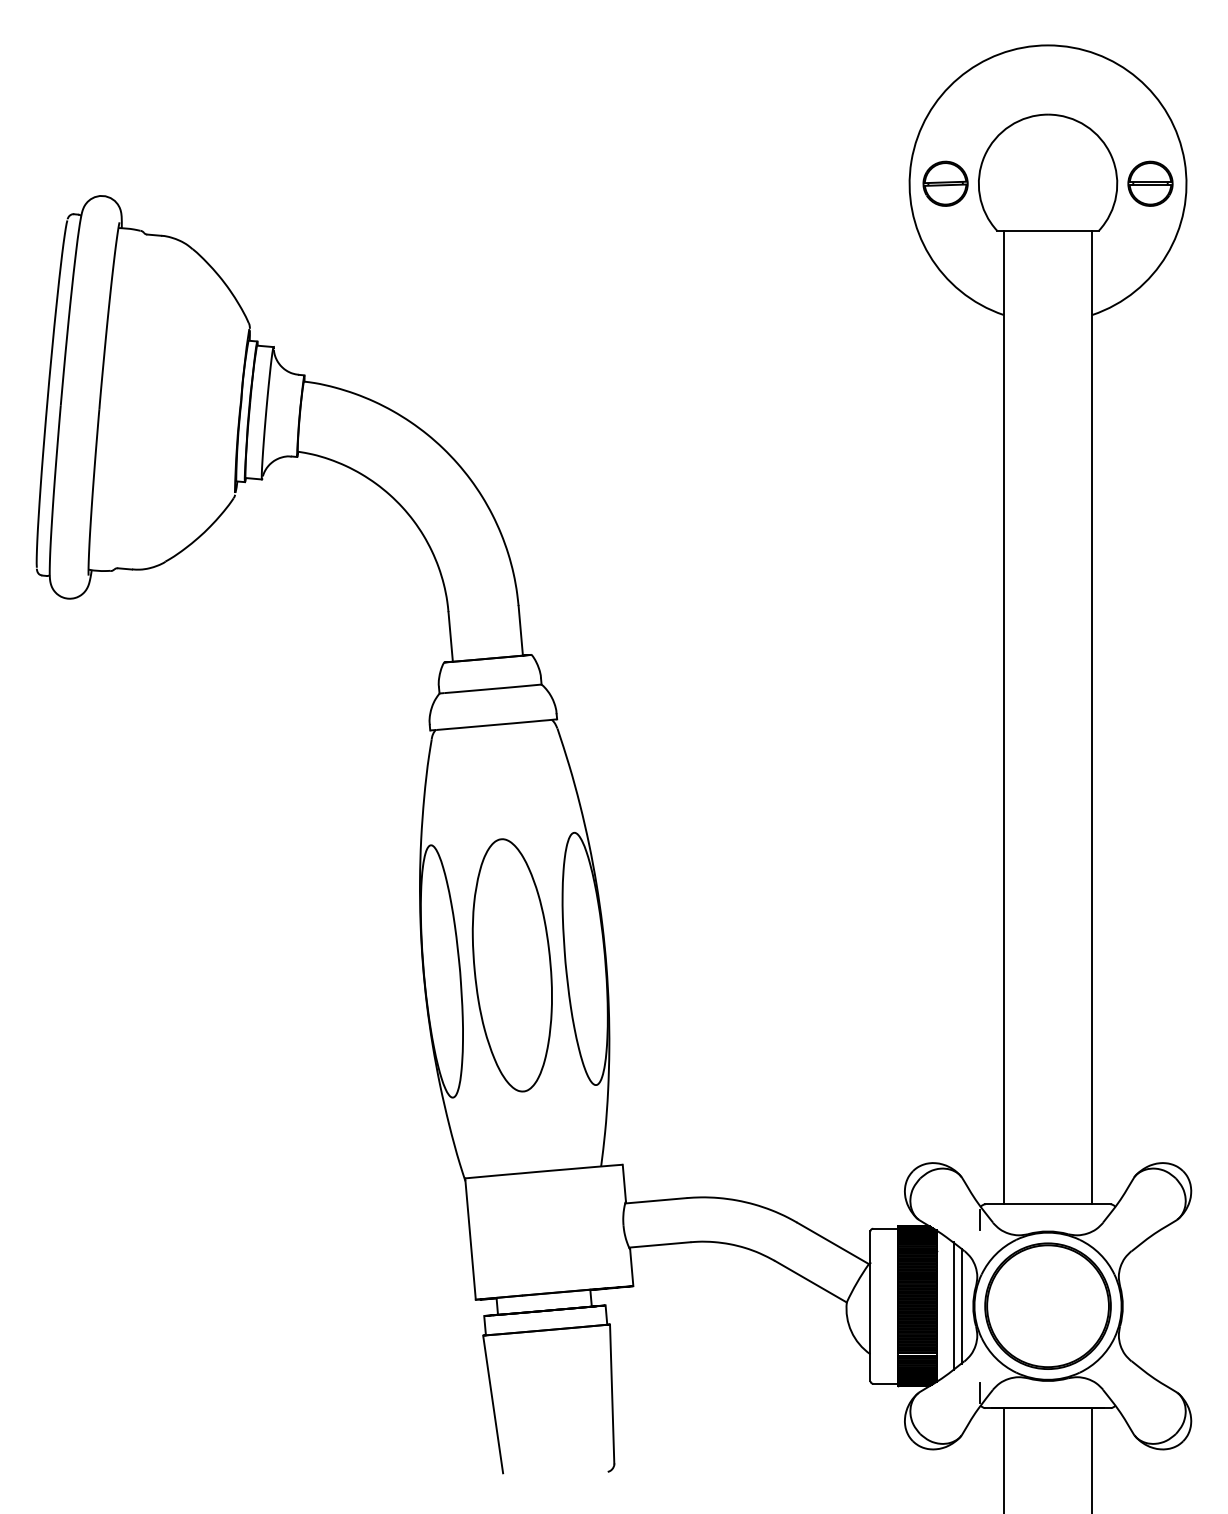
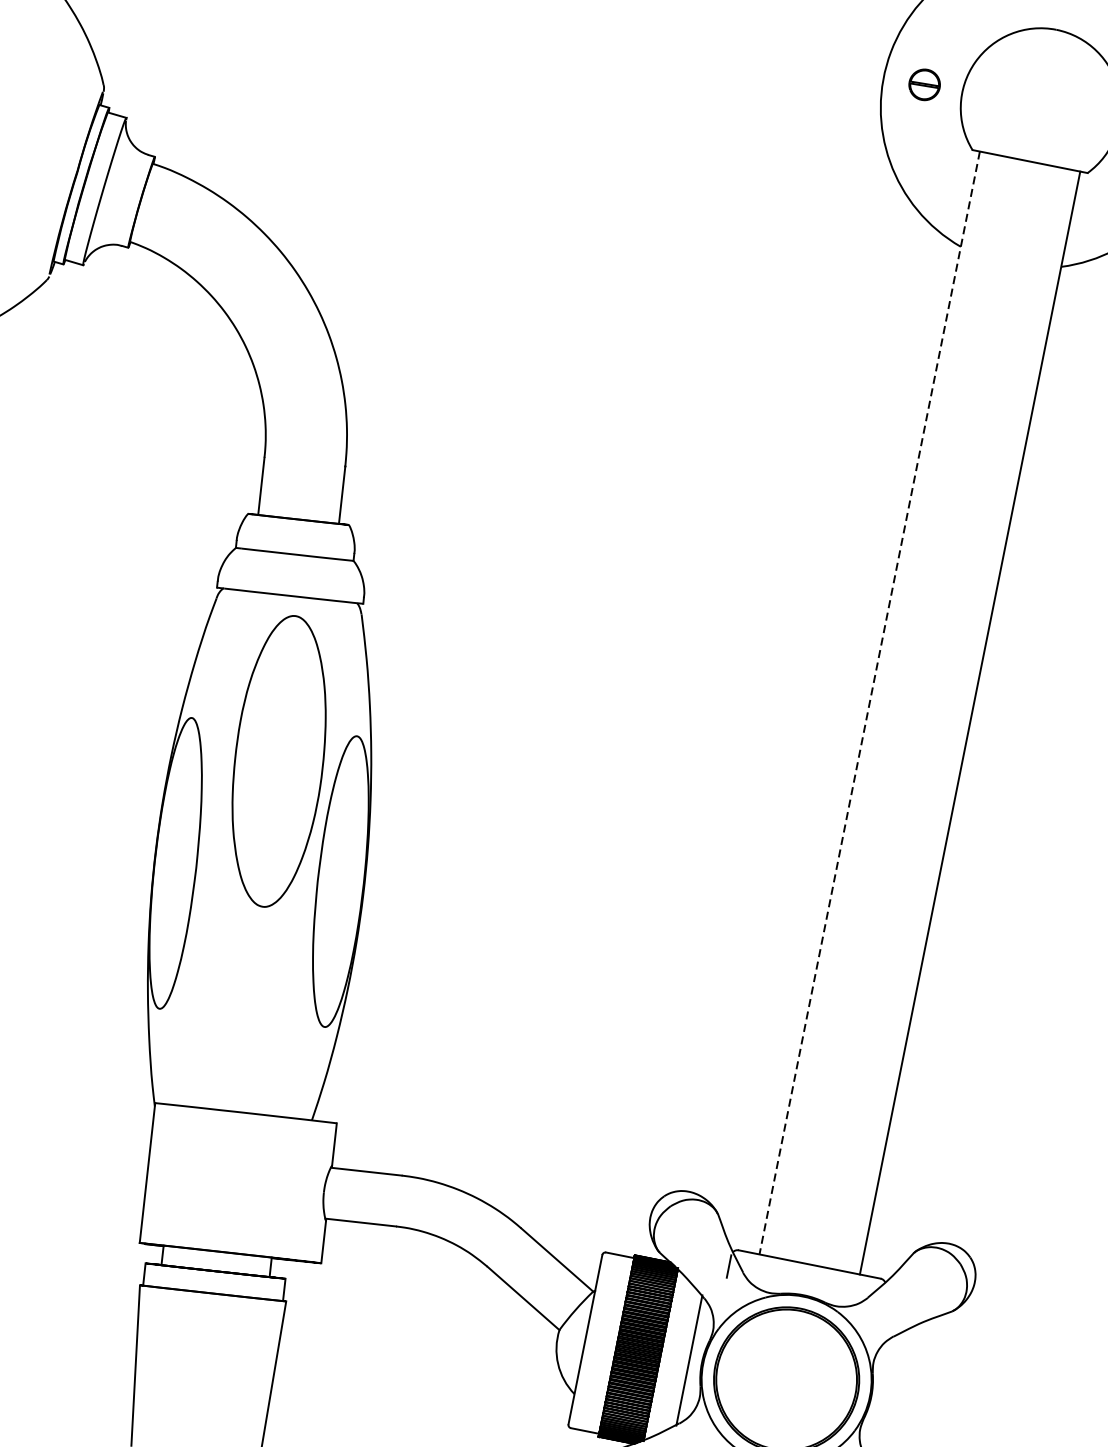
part: (945, 183) -> (924, 84), size x0.6
line: (1003, 717) -> (869, 702), solid -> dashed
part: (511, 965) -> (278, 761), moved
line: (953, 1306) -> (679, 1358), removed

